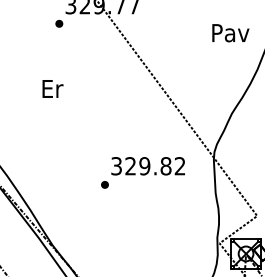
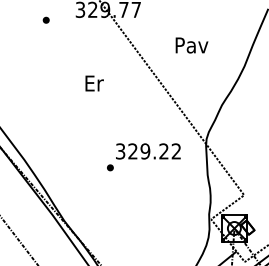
part: (58, 22) -> (45, 19), moved
text: (230, 33) -> (191, 45), moved
text: (52, 88) -> (94, 83), moved
text: (165, 166) -> (163, 151), 329.82 -> 329.22

